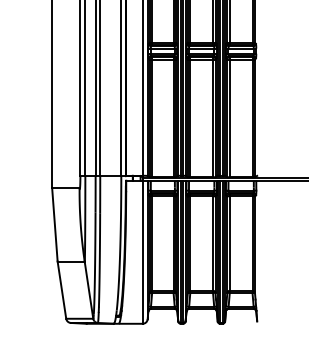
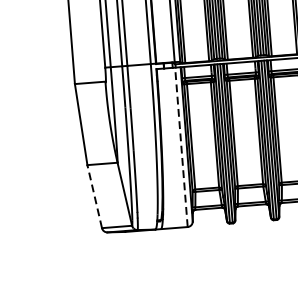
line: (142, 252) -> (181, 147), solid -> dashed
line: (61, 290) -> (94, 197), solid -> dashed

